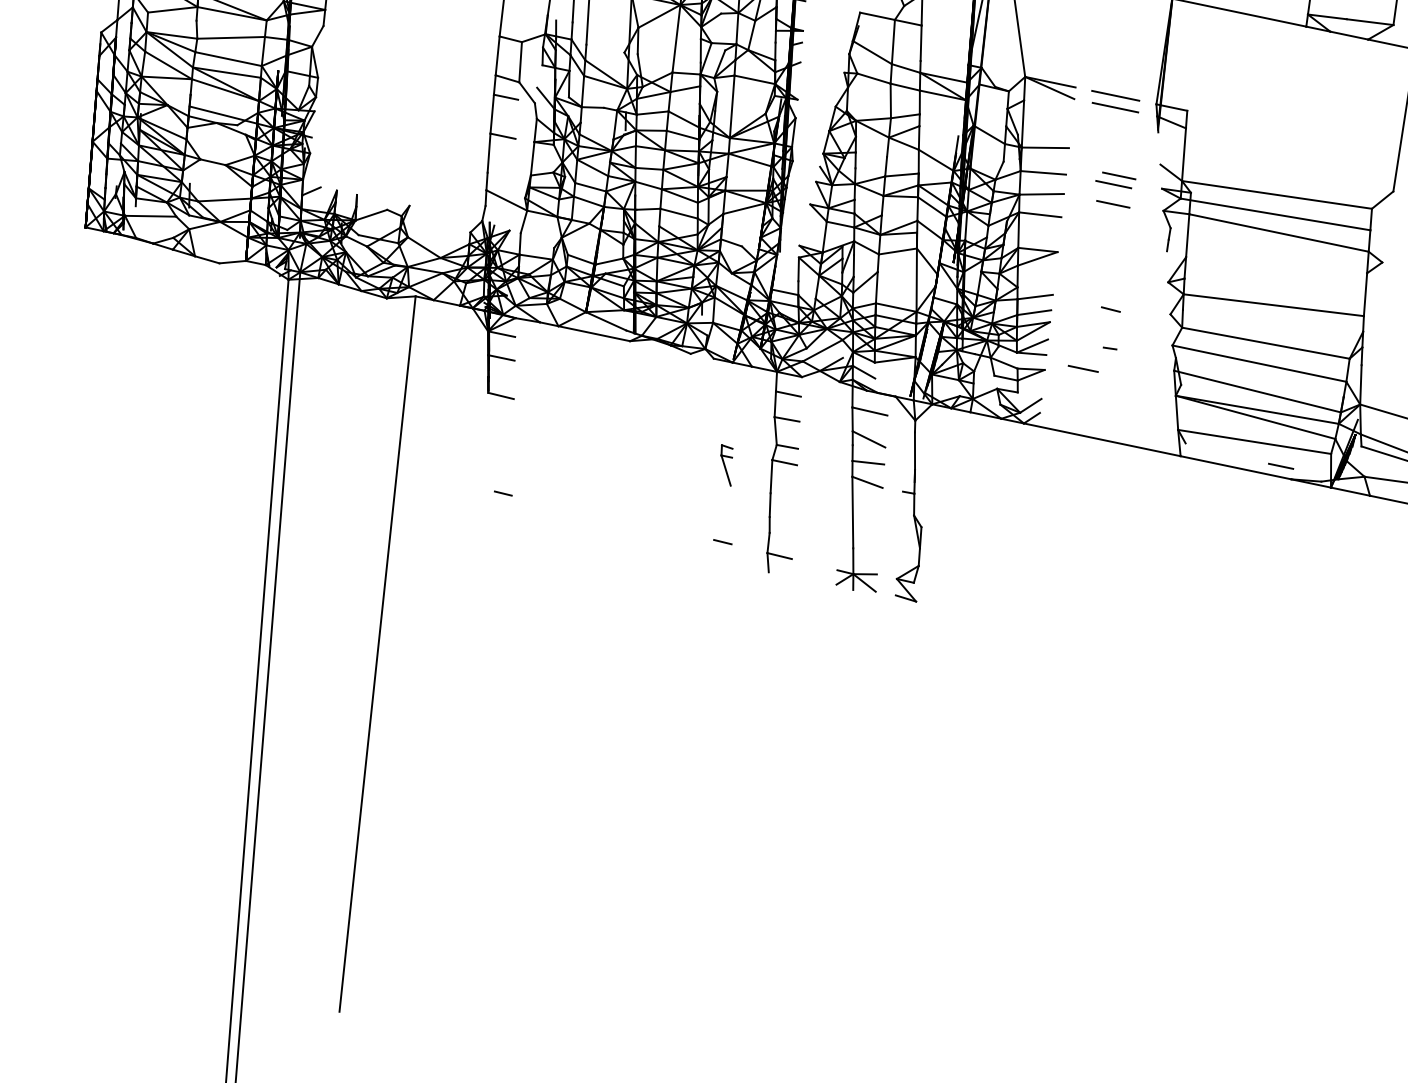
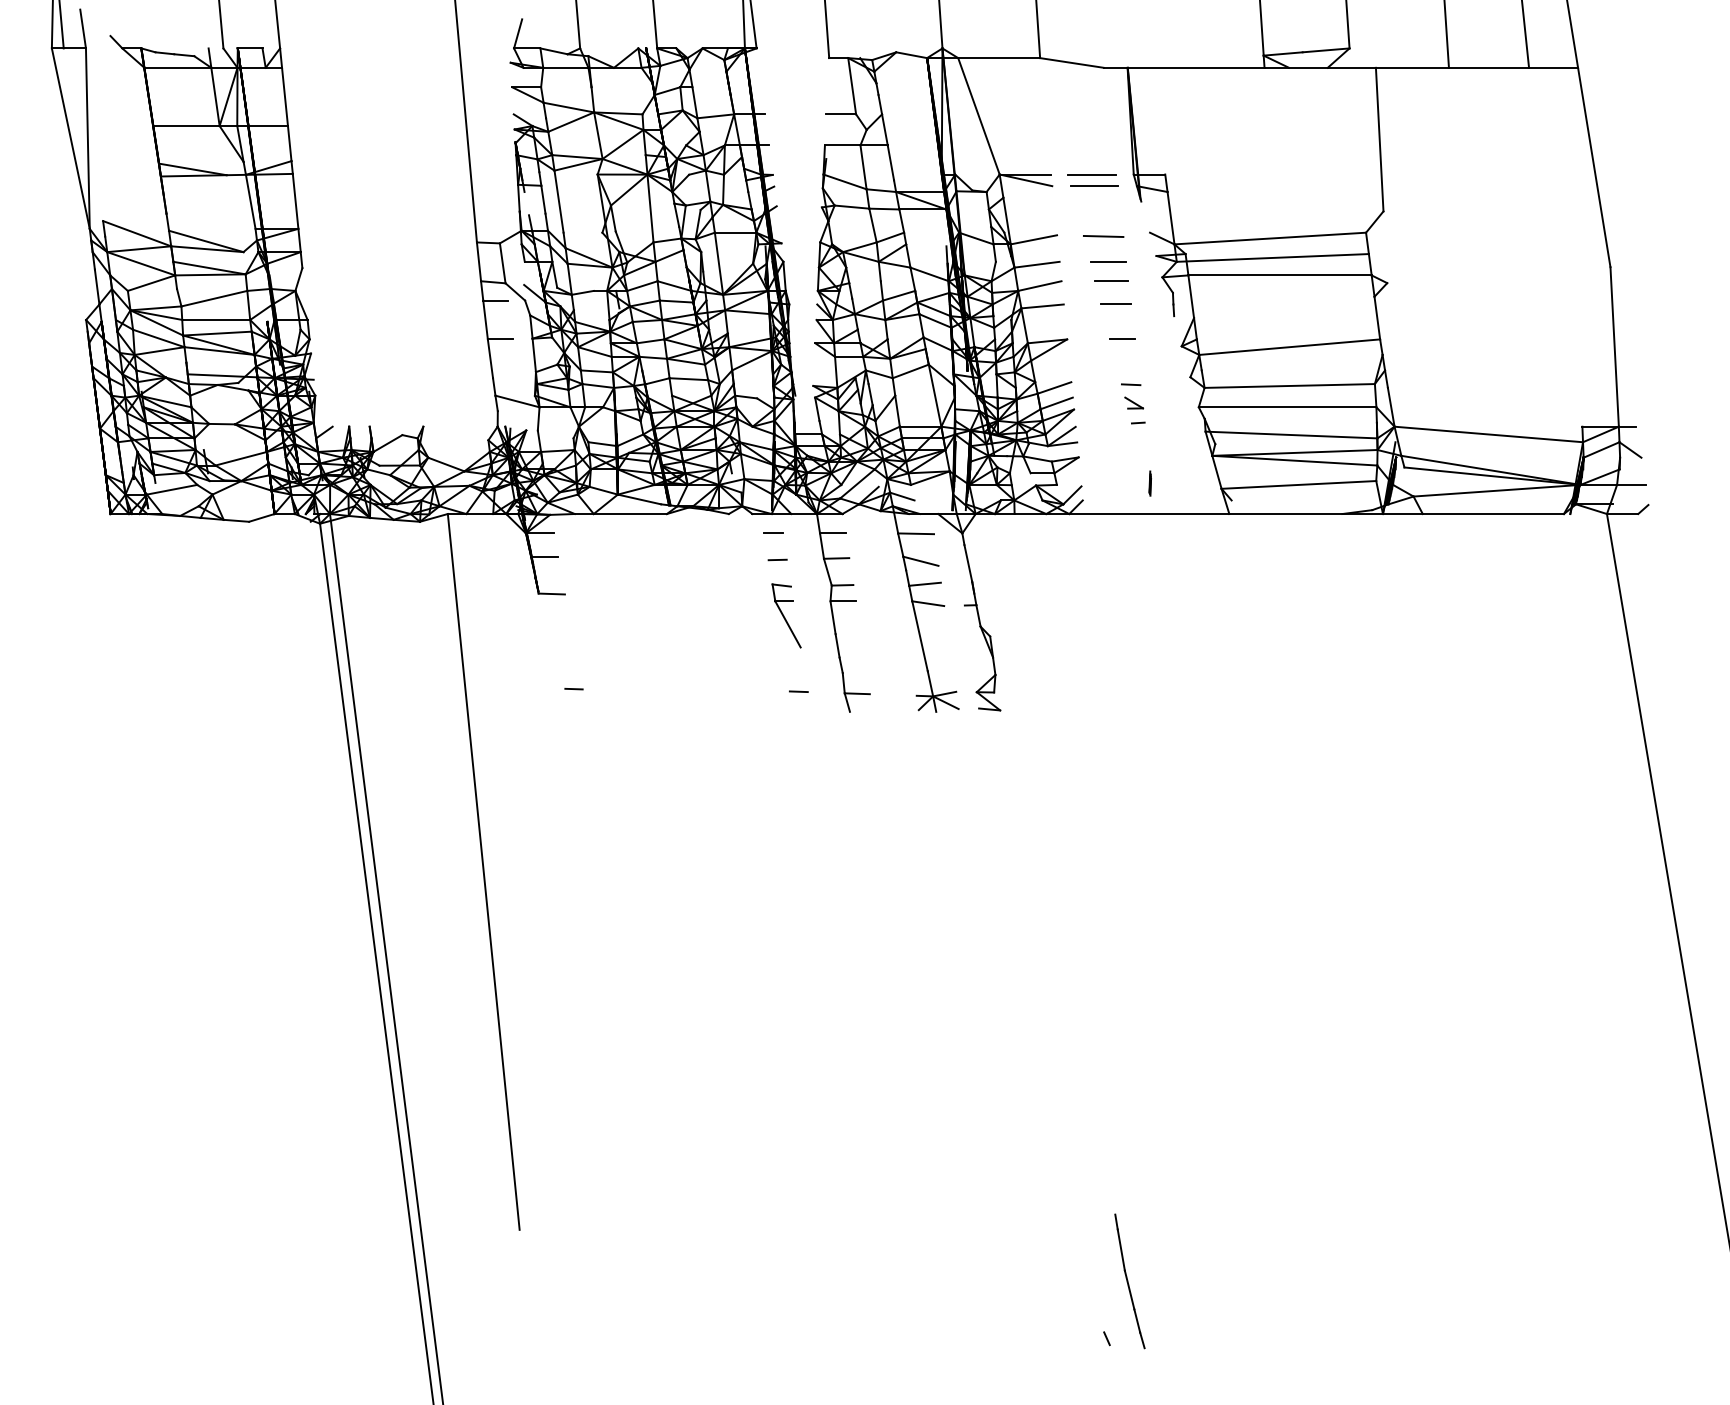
line: (1114, 158) -> (1103, 236), added
line: (1118, 175) -> (1111, 251), removed
part: (1110, 327) -> (1134, 402), added
line: (1082, 367) -> (1115, 303), moved
line: (730, 381) -> (773, 532), added
line: (729, 408) -> (777, 559), added
line: (1108, 409) -> (1149, 483), added
part: (726, 464) -> (786, 615), size x1.67
line: (1281, 465) -> (1122, 338), moved

